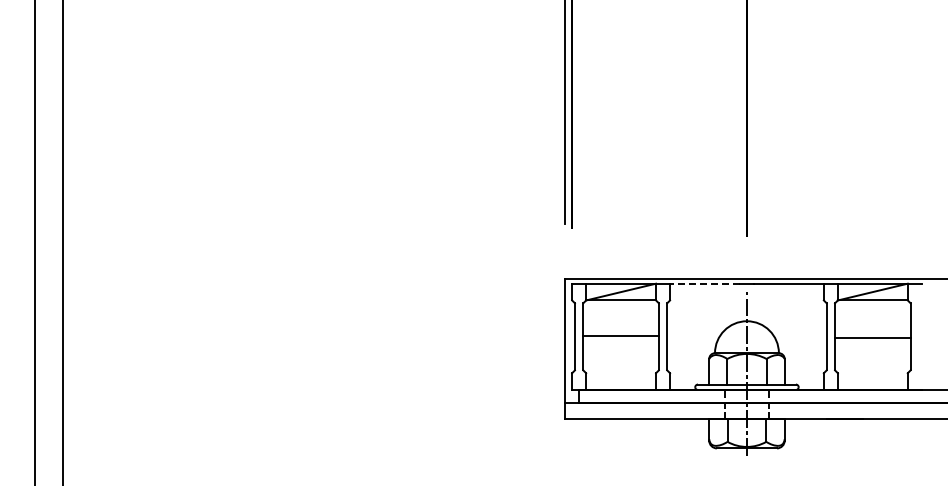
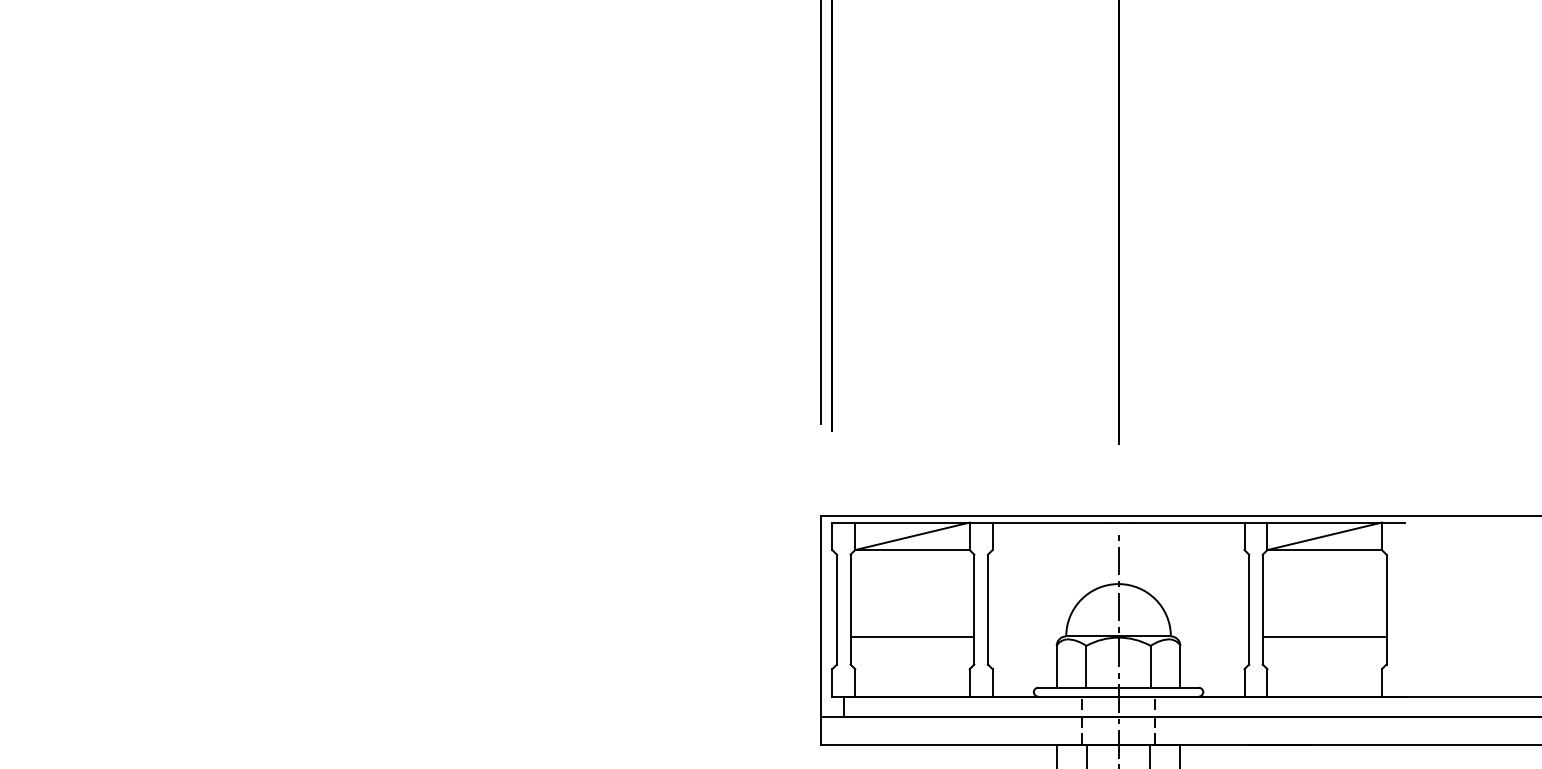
line: (705, 283) -> (1050, 522), dashed -> solid
line: (620, 335) -> (911, 636), moved
line: (872, 337) -> (1324, 636), moved

